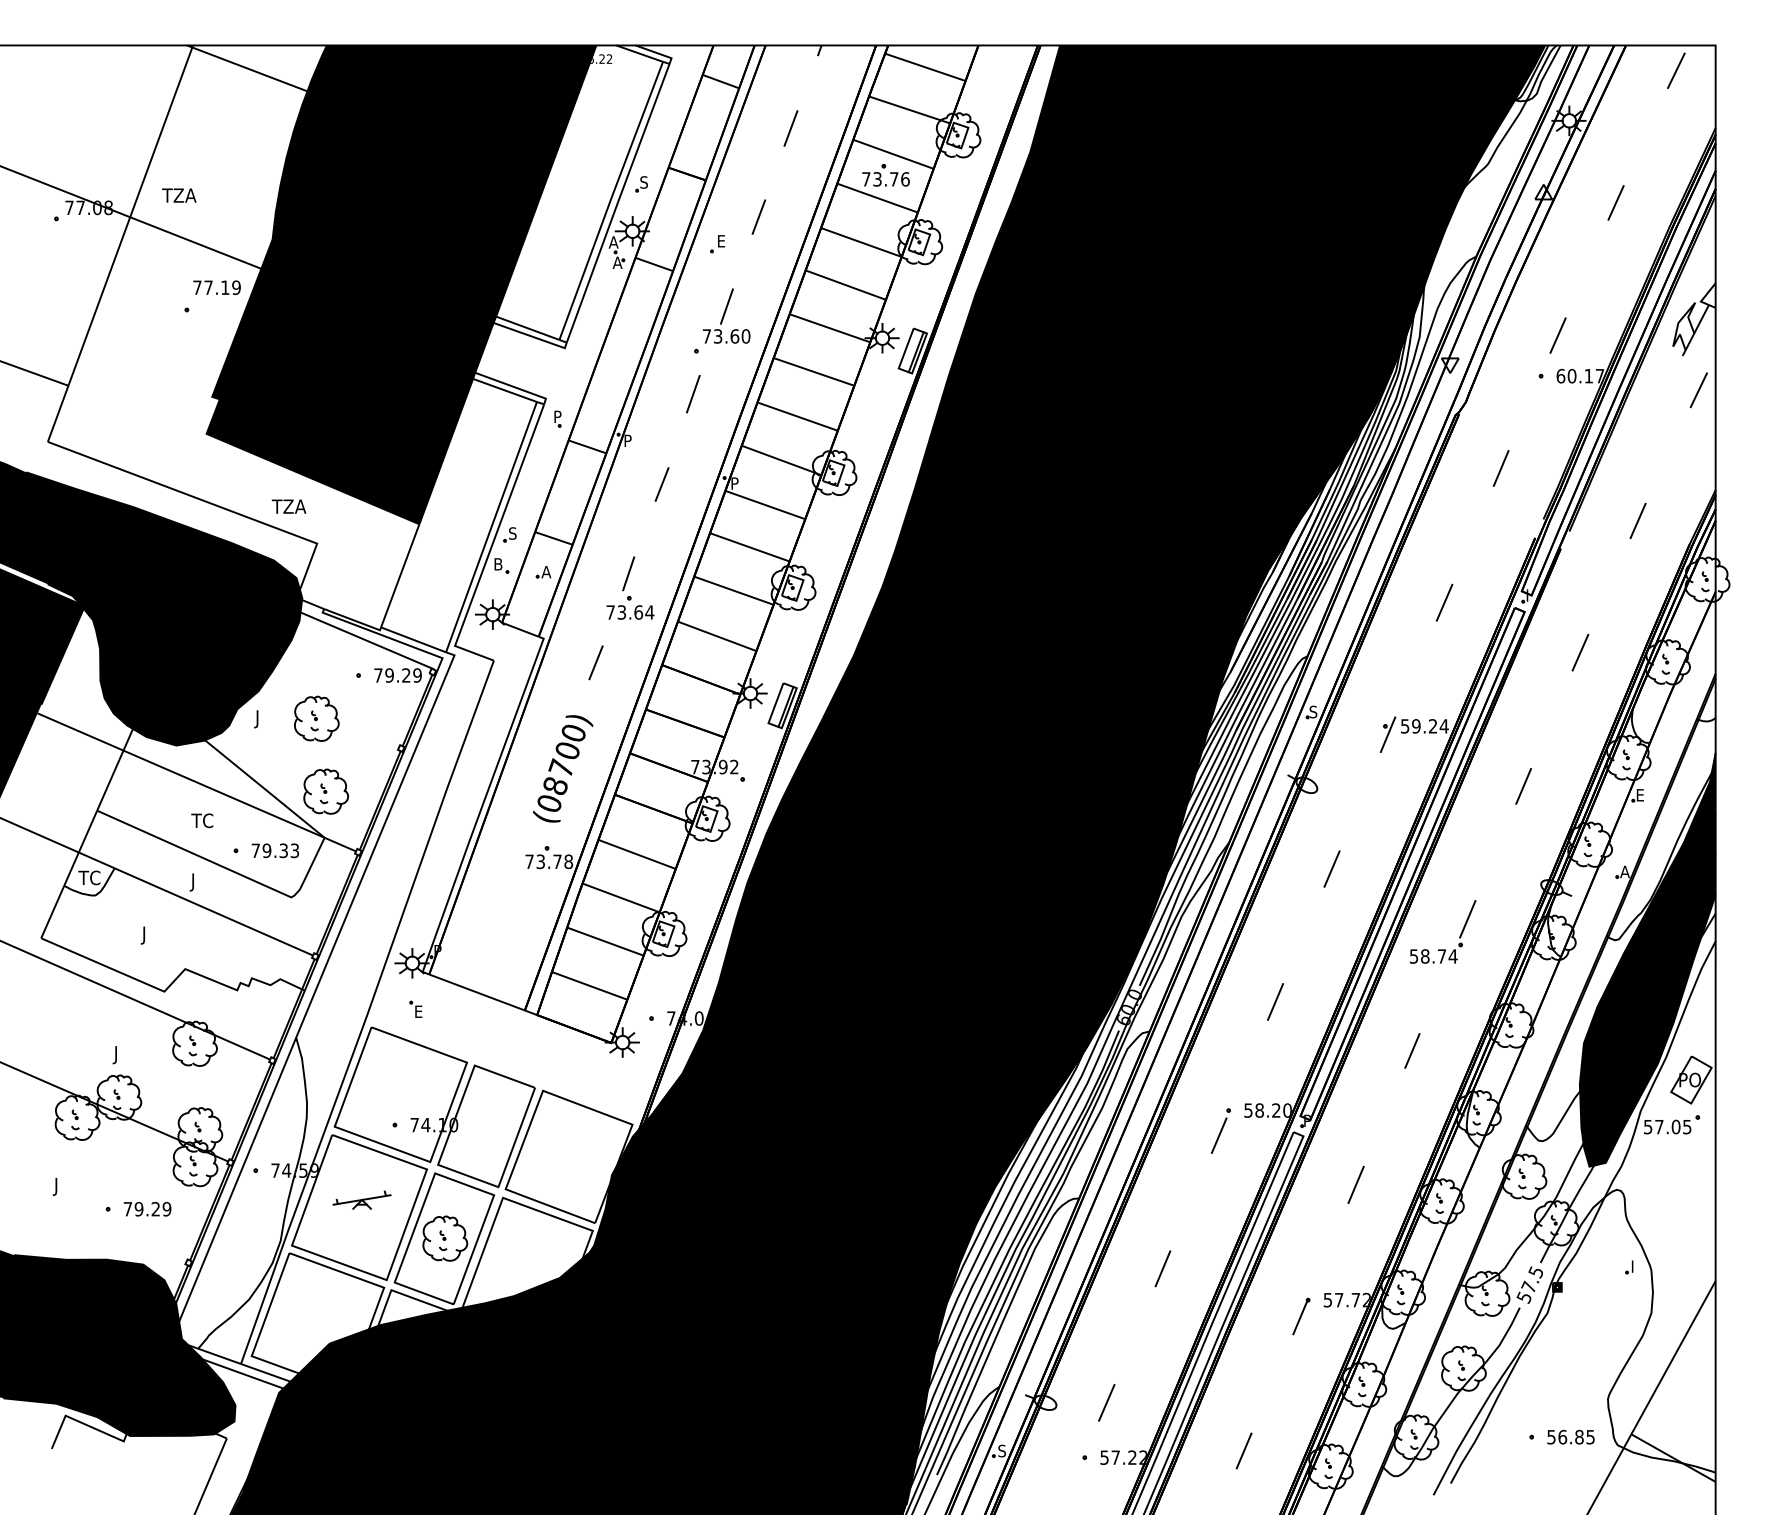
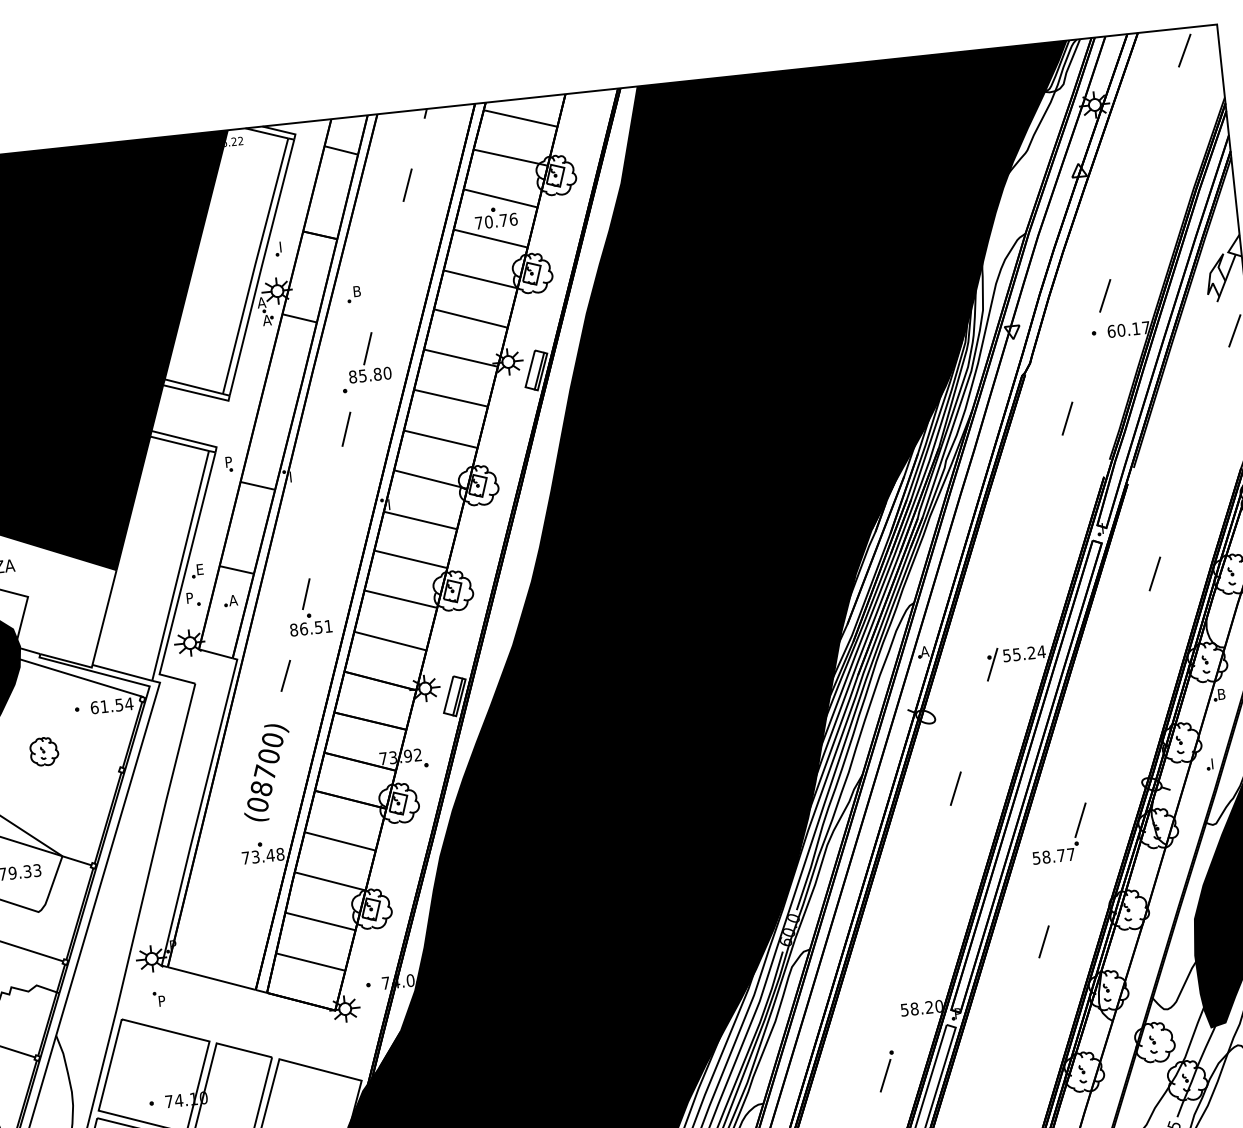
text: (877, 179) -> (488, 222), 73.76 -> 70.76
text: (643, 182) -> (282, 246), S -> I
line: (1615, 202) -> (1143, 172), removed
line: (758, 216) -> (387, 266), removed
text: (724, 241) -> (359, 291), E -> B
text: (720, 336) -> (364, 375), 73.60 -> 85.80
text: (628, 438) -> (293, 474), P -> I
text: (735, 480) -> (391, 501), P -> I
line: (661, 484) -> (326, 512), removed
line: (1637, 520) -> (1192, 451), removed
text: (512, 533) -> (199, 569), S -> E
text: (499, 564) -> (191, 598), B -> P
line: (1444, 602) -> (1030, 542), removed
text: (630, 612) -> (311, 628), 73.64 -> 86.51
text: (398, 675) -> (112, 705), 79.29 -> 61.54
text: (1313, 711) -> (924, 651), S -> A
part: (316, 718) -> (43, 751), size x0.7
text: (1416, 726) -> (1017, 654), 59.24 -> 55.24
line: (1523, 786) -> (1117, 697), removed
part: (325, 791) -> (58, 815), removed
text: (1642, 795) -> (1223, 694), E -> B
text: (557, 861) -> (270, 855), 73.78 -> 73.48
text: (1624, 871) -> (1214, 763), A -> I
text: (1452, 956) -> (1070, 854), 58.74 -> 58.77
line: (1275, 1001) -> (918, 911), removed
text: (419, 1011) -> (162, 1000), E -> P
part: (1220, 1130) -> (886, 1070), moved
line: (1355, 1184) -> (1006, 1065), removed

